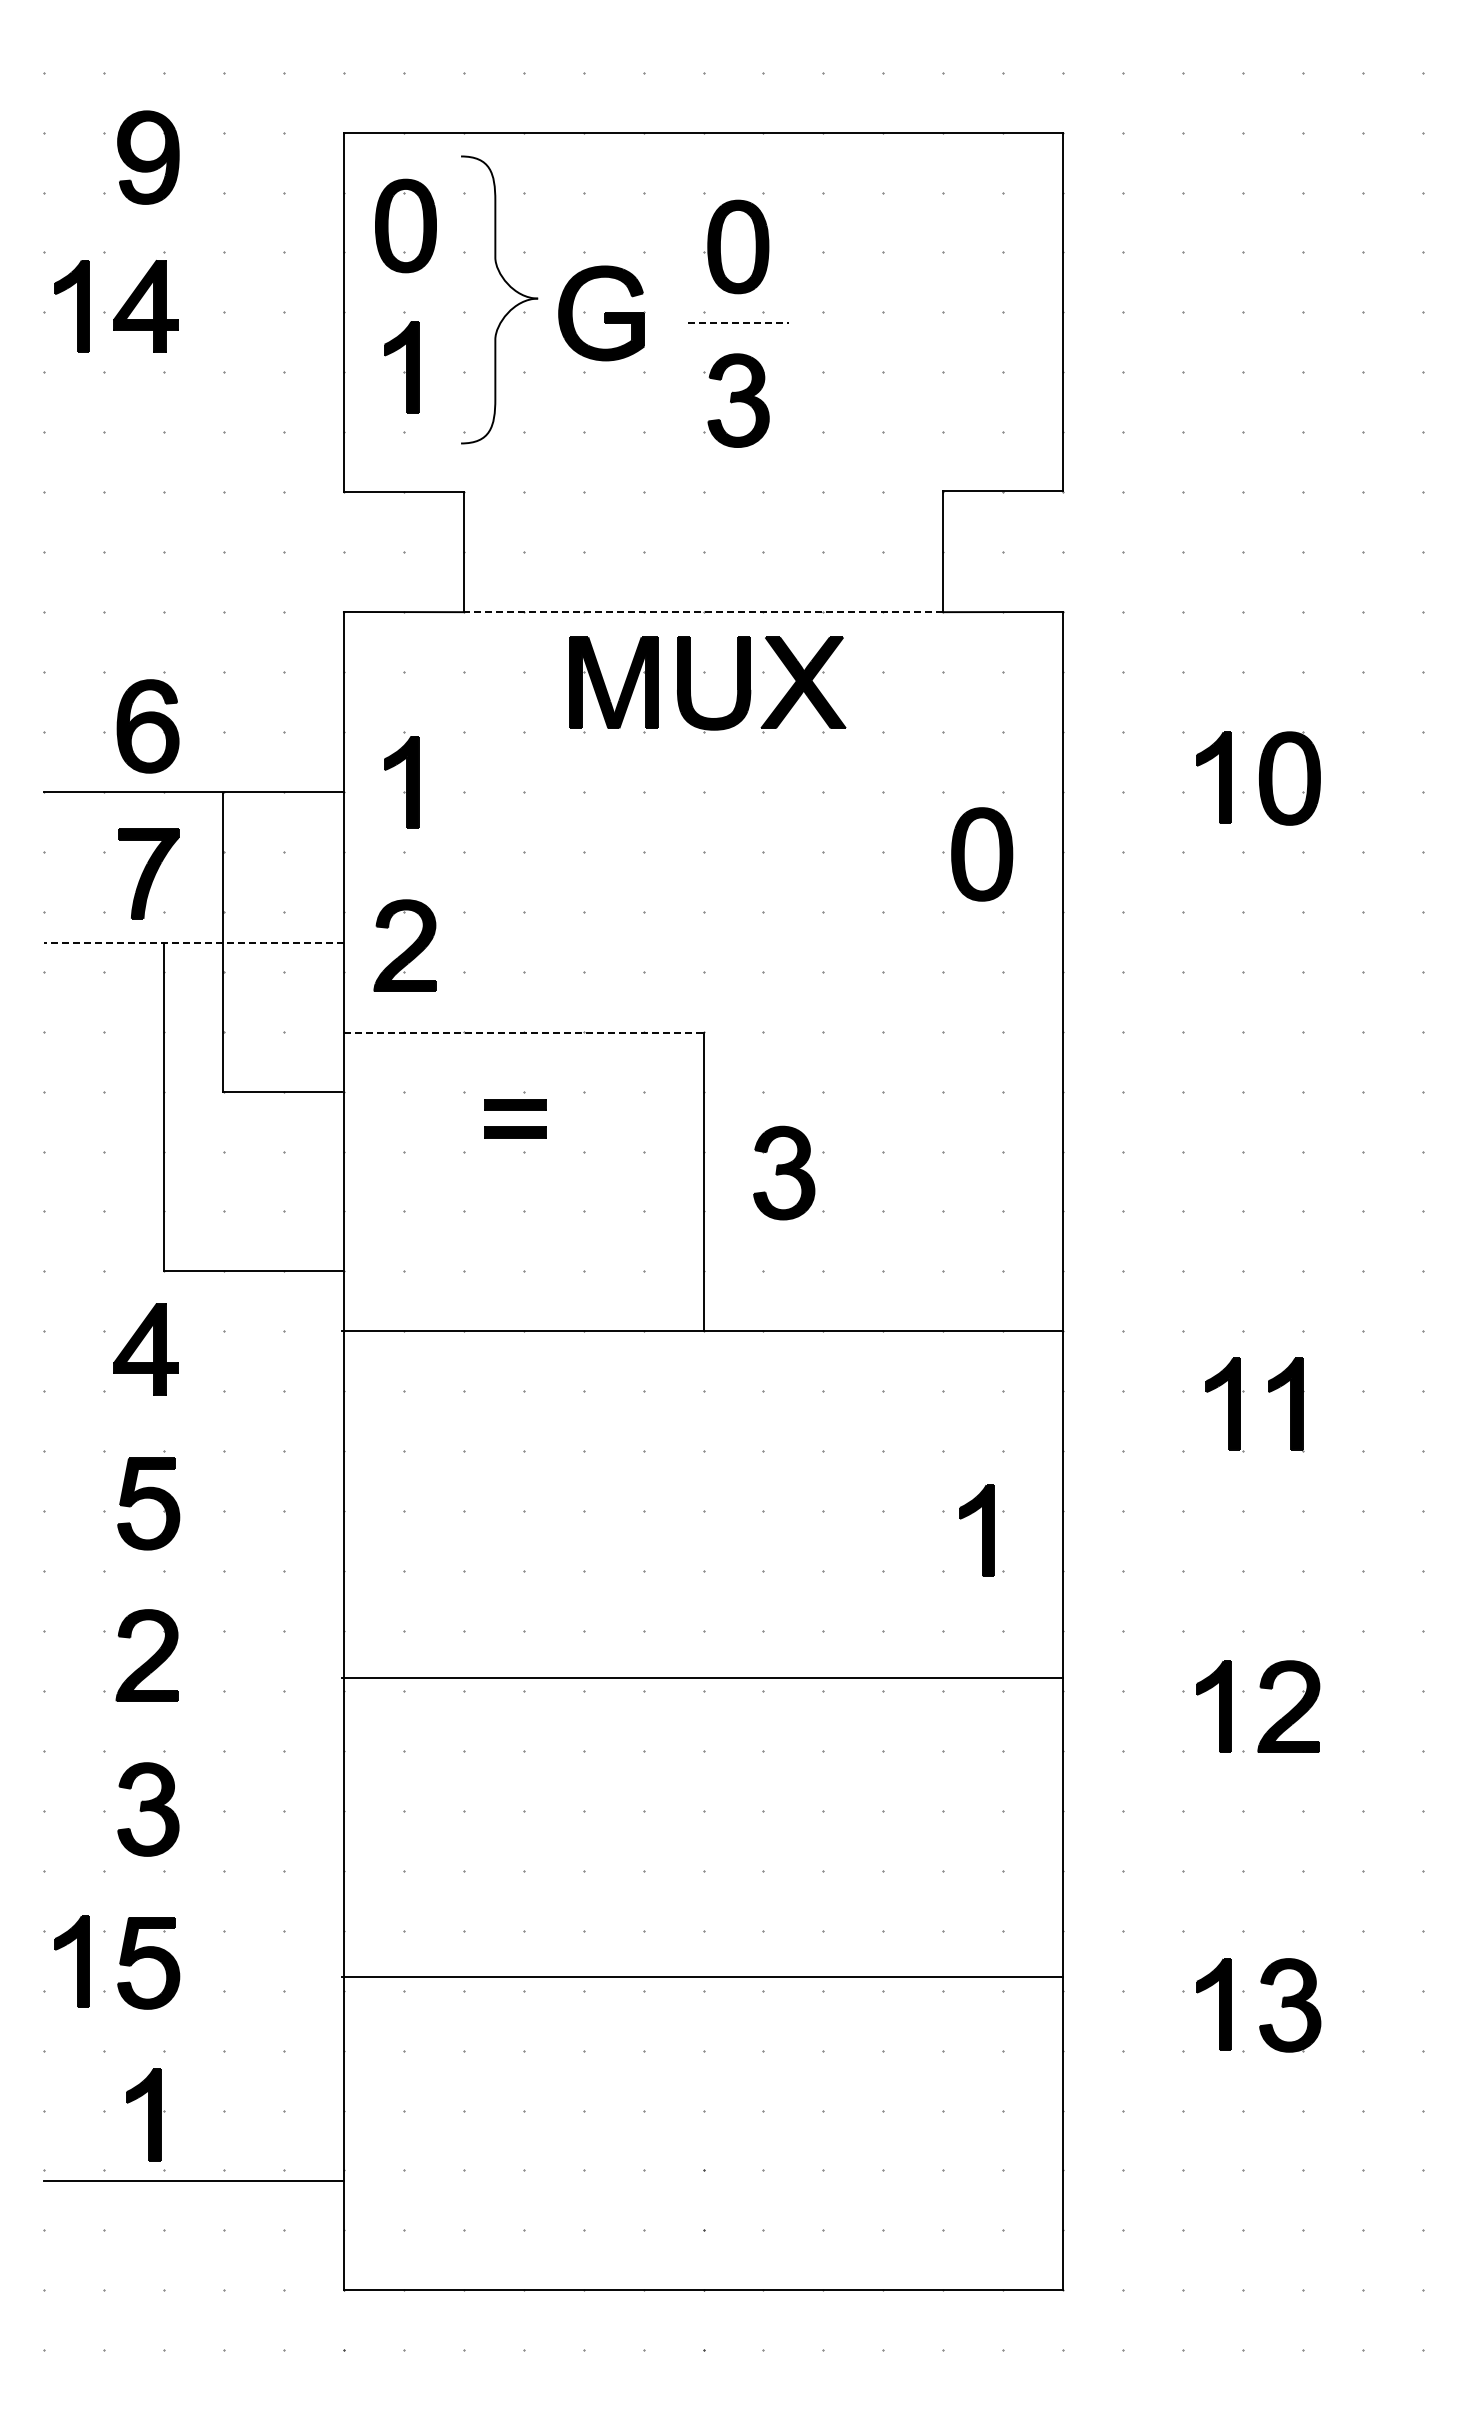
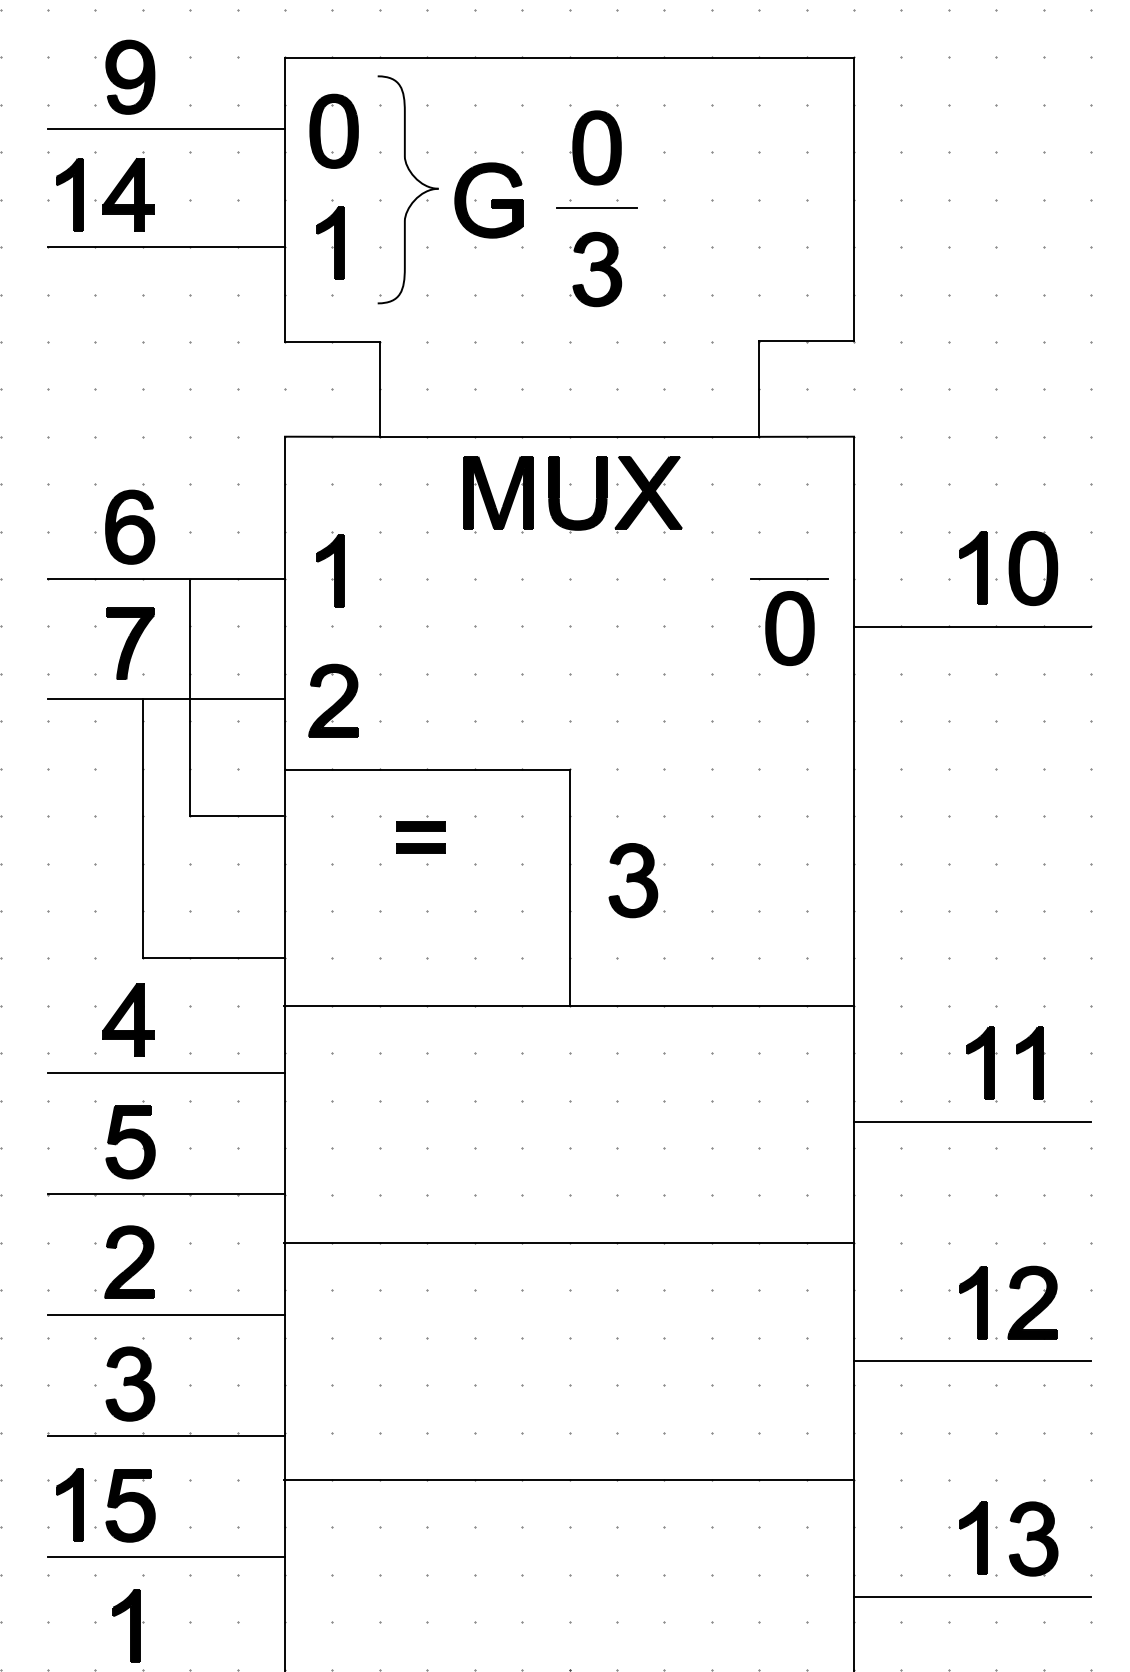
line: (193, 223) -> (166, 129), added
line: (738, 323) -> (597, 208), dashed -> solid
line: (193, 372) -> (166, 247), added
line: (703, 612) -> (569, 437), dashed -> solid
line: (981, 791) -> (789, 578), added
line: (1212, 851) -> (972, 626), added
line: (194, 942) -> (166, 698), dashed -> solid
line: (523, 1033) -> (427, 770), dashed -> solid
line: (193, 1415) -> (166, 1072), added
line: (1212, 1478) -> (972, 1122), added
part: (976, 1530) -> (785, 1163), removed
line: (193, 1568) -> (166, 1193), added
line: (702, 1678) -> (568, 1243), moved
line: (193, 1721) -> (166, 1314), added
line: (1212, 1780) -> (972, 1361), added
line: (193, 1875) -> (166, 1436), added
line: (702, 1976) -> (568, 1479), moved
line: (193, 2028) -> (166, 1557), added
line: (1212, 2078) -> (972, 1596), added

